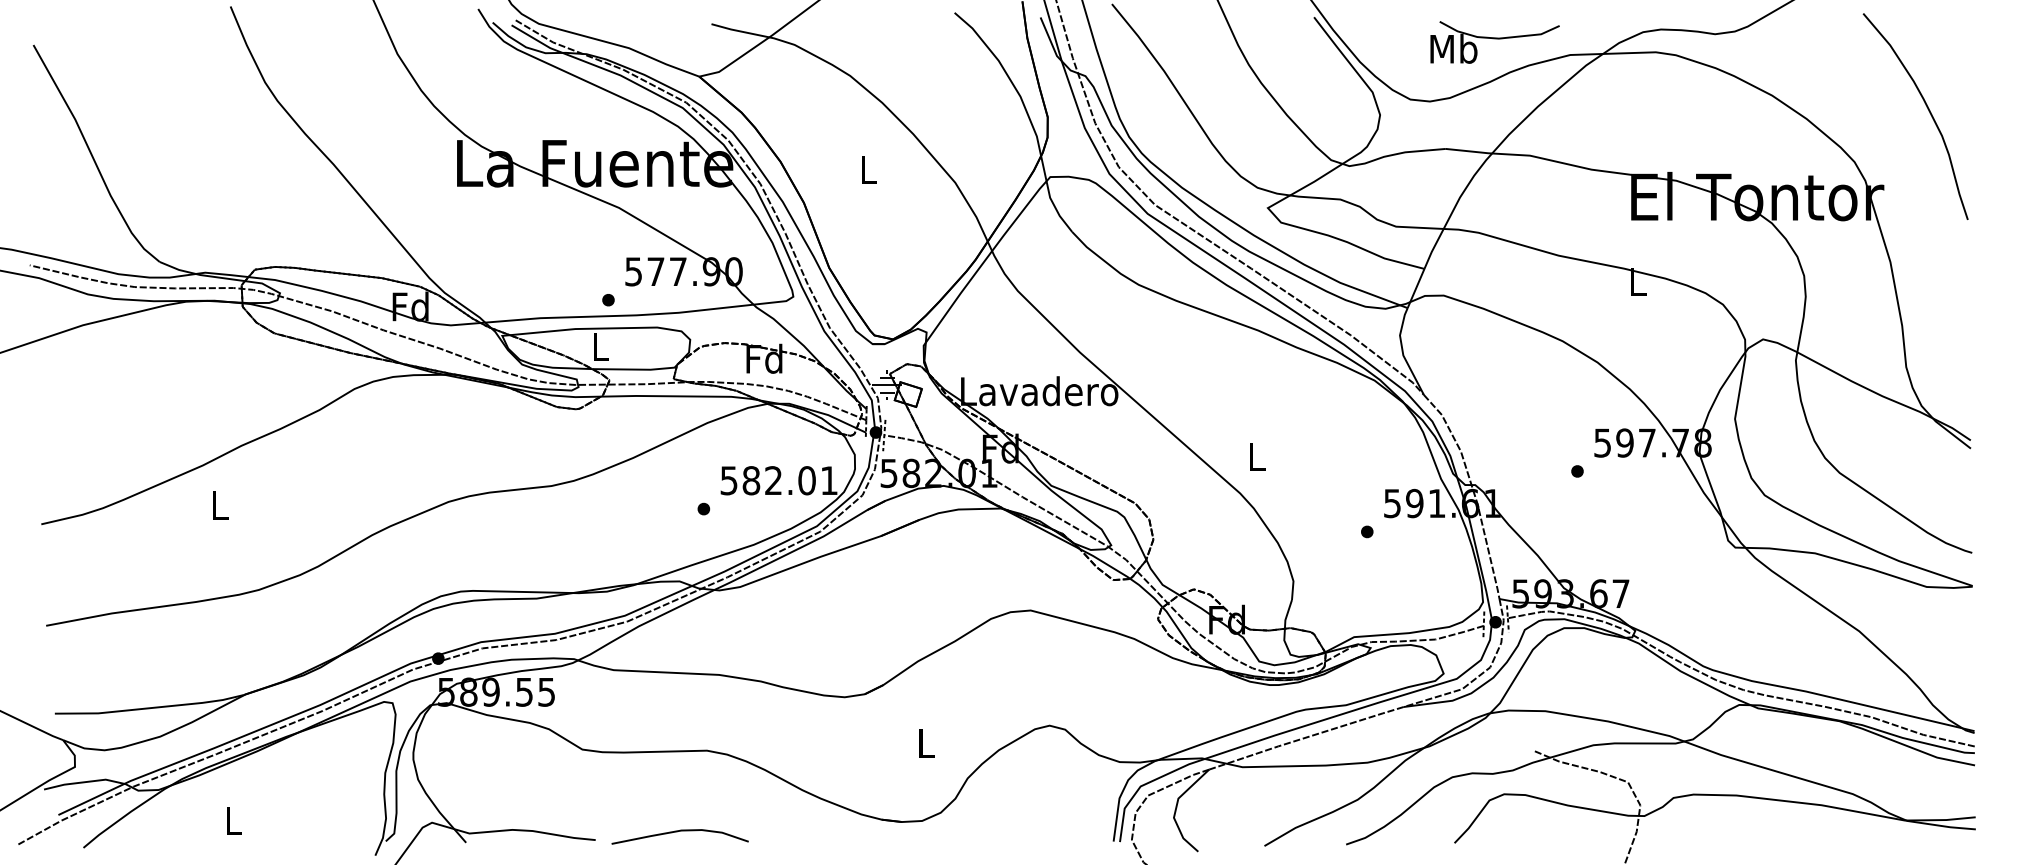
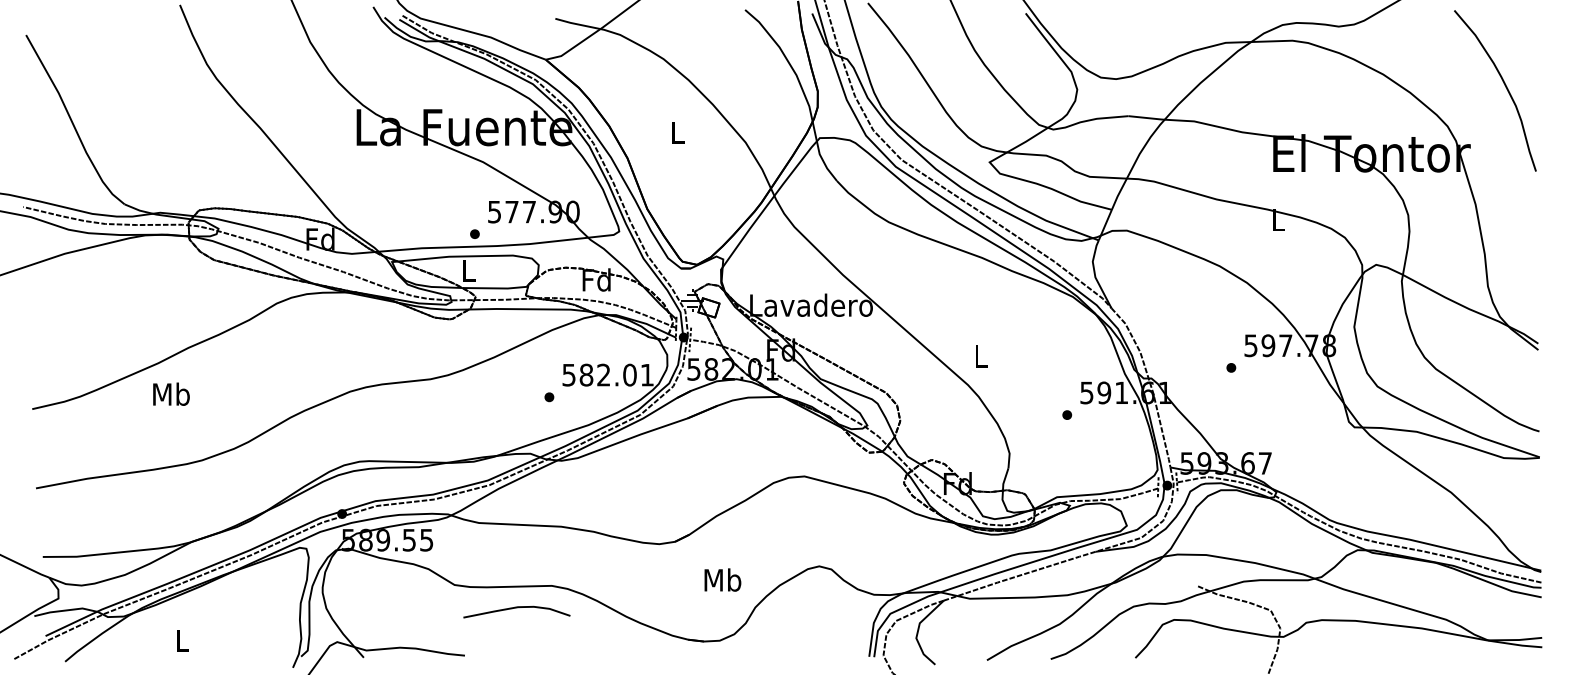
part: (1494, 41) -> (1166, 32), removed
text: (219, 504) -> (171, 393), L -> Mb
text: (925, 742) -> (722, 579), L -> Mb
curve: (679, 832) -> (516, 608), moved

